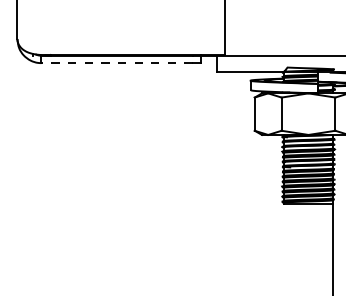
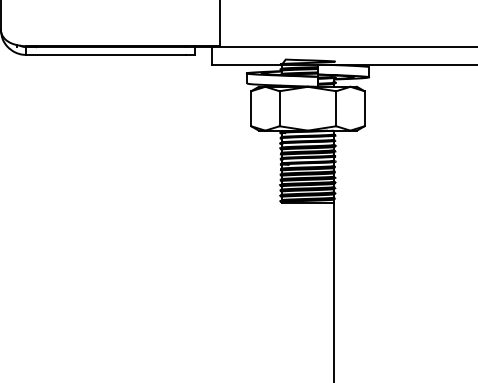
line: (116, 62) -> (105, 54), dashed -> solid

